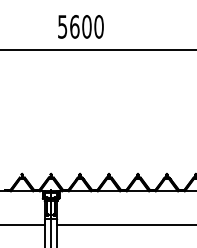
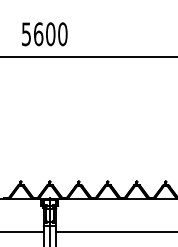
text: (80, 26) -> (44, 33), moved

